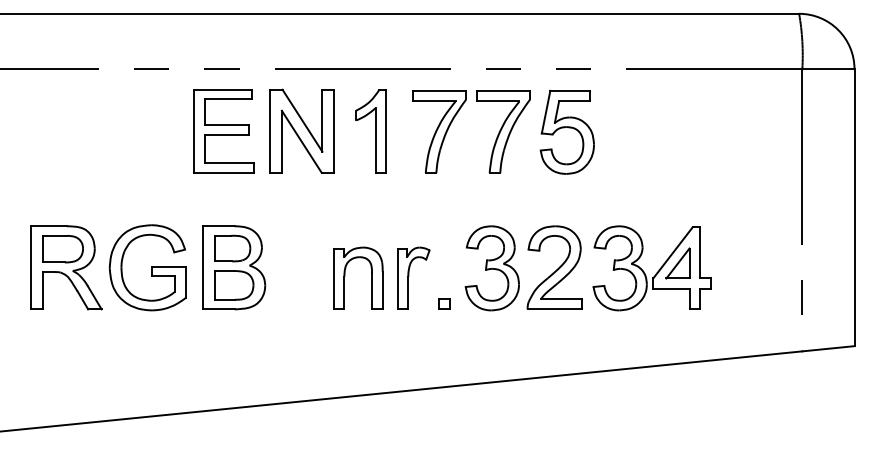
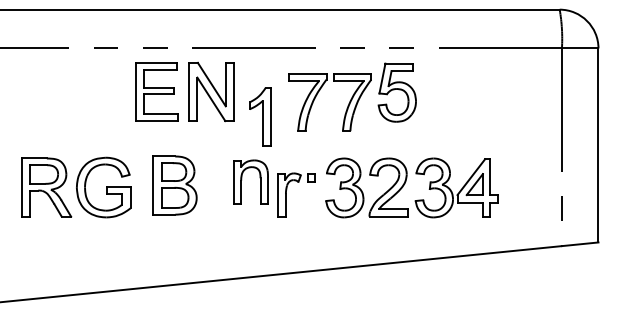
part: (453, 122) -> (317, 95), moved
part: (371, 130) -> (260, 116), moved
part: (233, 267) -> (174, 185), moved
part: (346, 276) -> (242, 180), moved
part: (444, 303) -> (311, 177), moved

